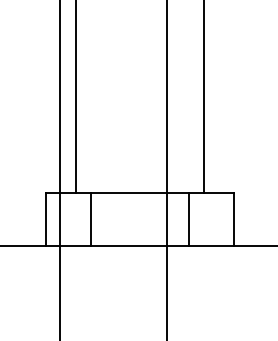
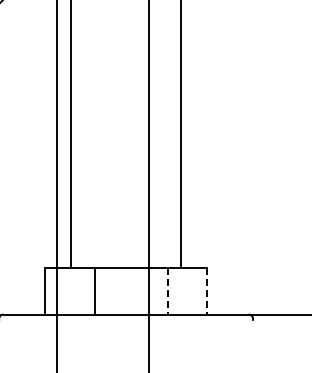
line: (91, 219) -> (95, 291), moved
line: (188, 219) -> (167, 291), solid -> dashed
line: (234, 219) -> (207, 291), solid -> dashed

